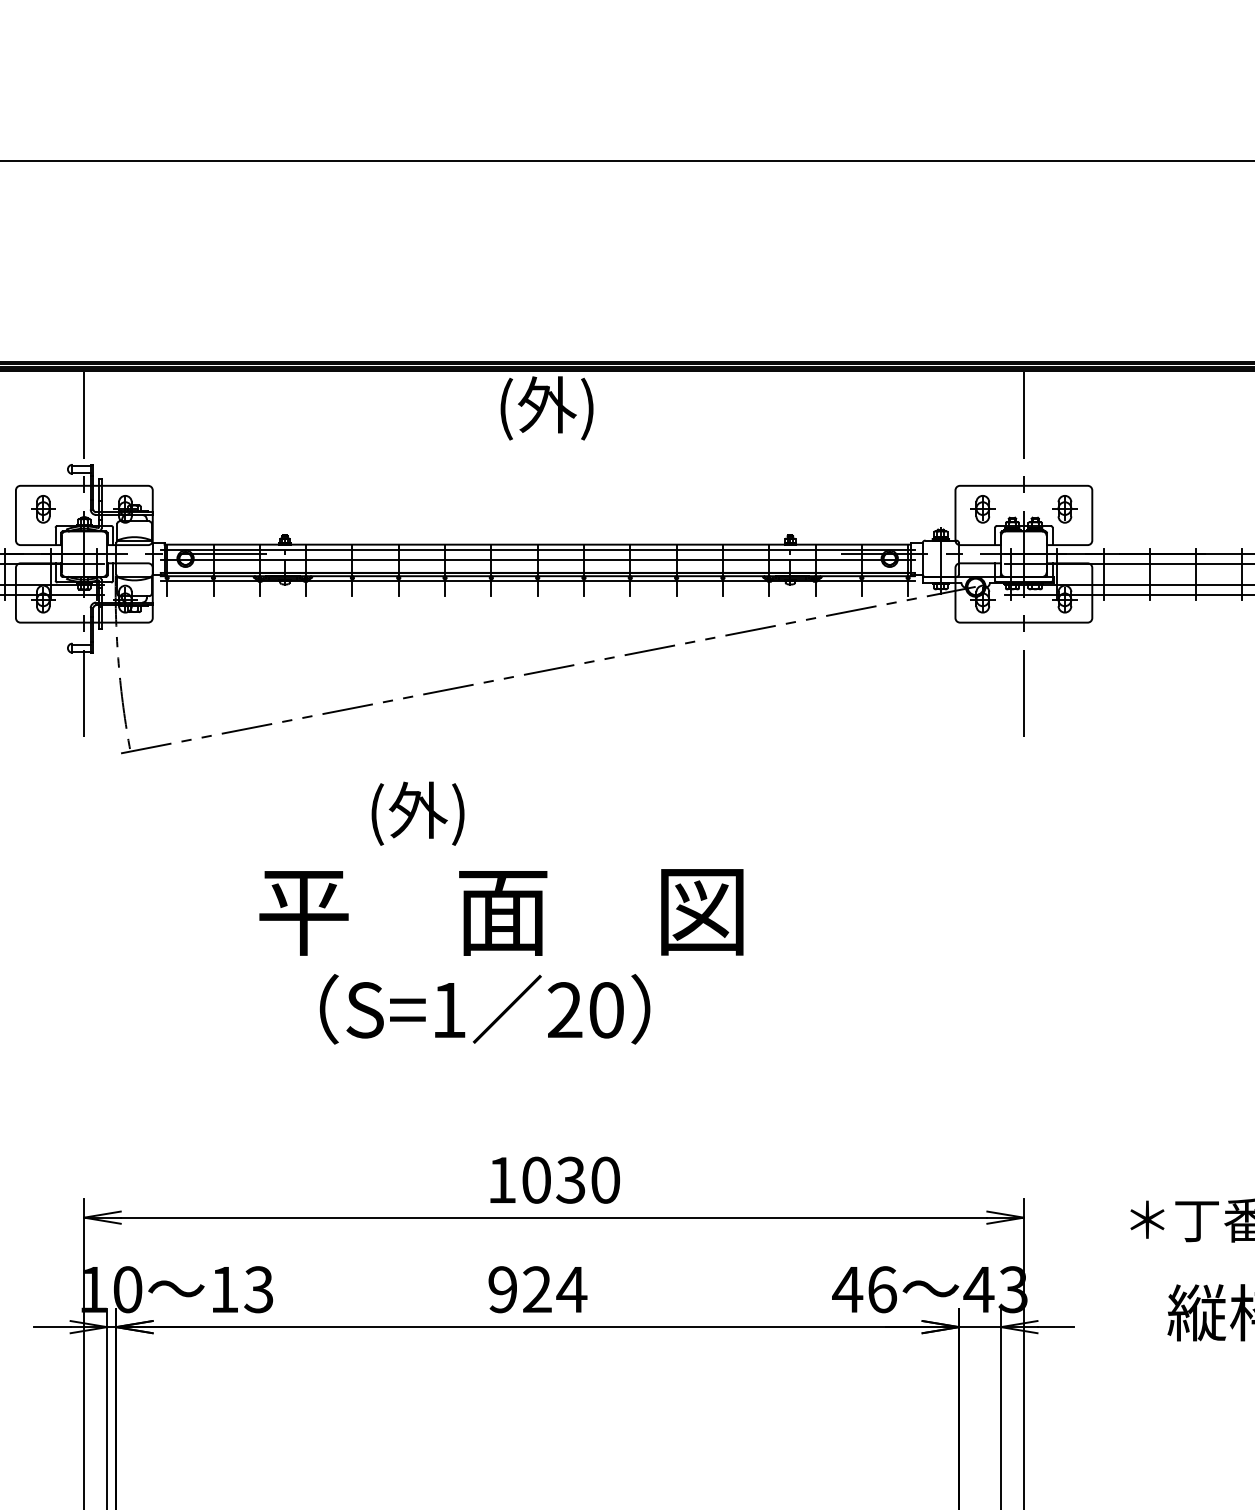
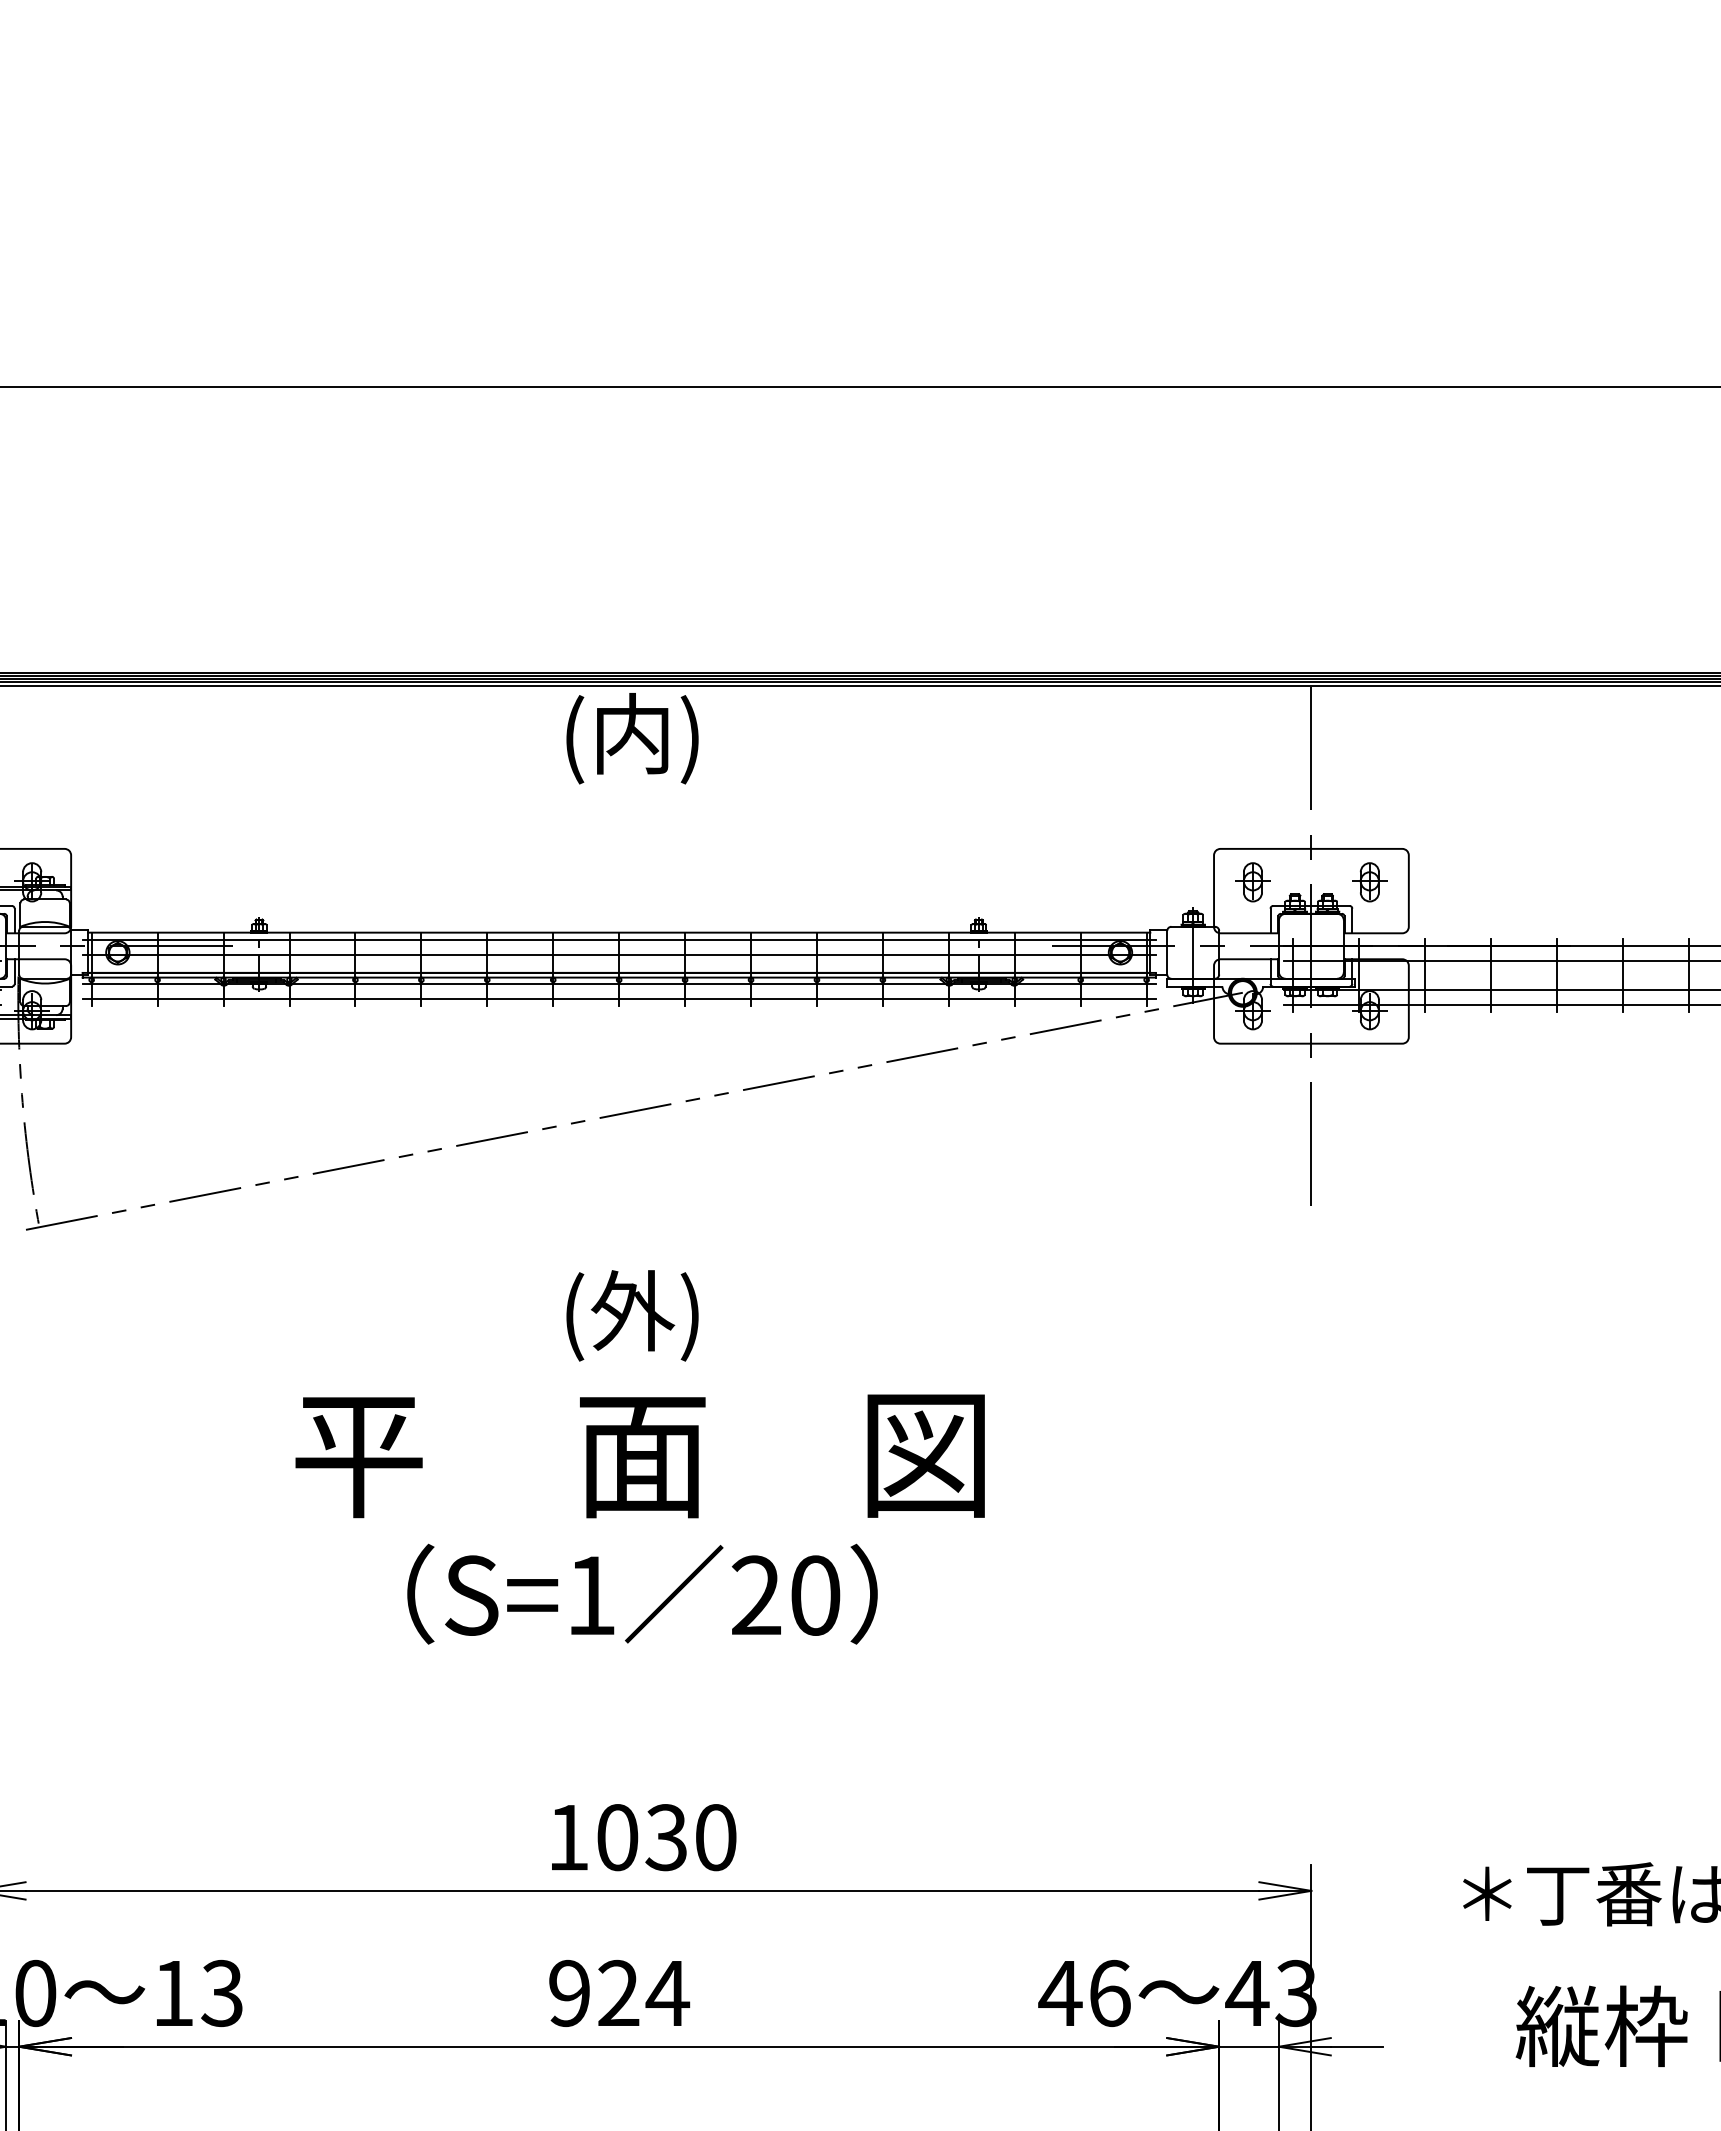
text: (546, 404) -> (631, 733), (外) -> (内)
line: (537, 591) -> (618, 999), added
text: (417, 813) -> (631, 1315), moved
text: (501, 912) -> (640, 1456), moved
text: (485, 1009) -> (643, 1594), moved

